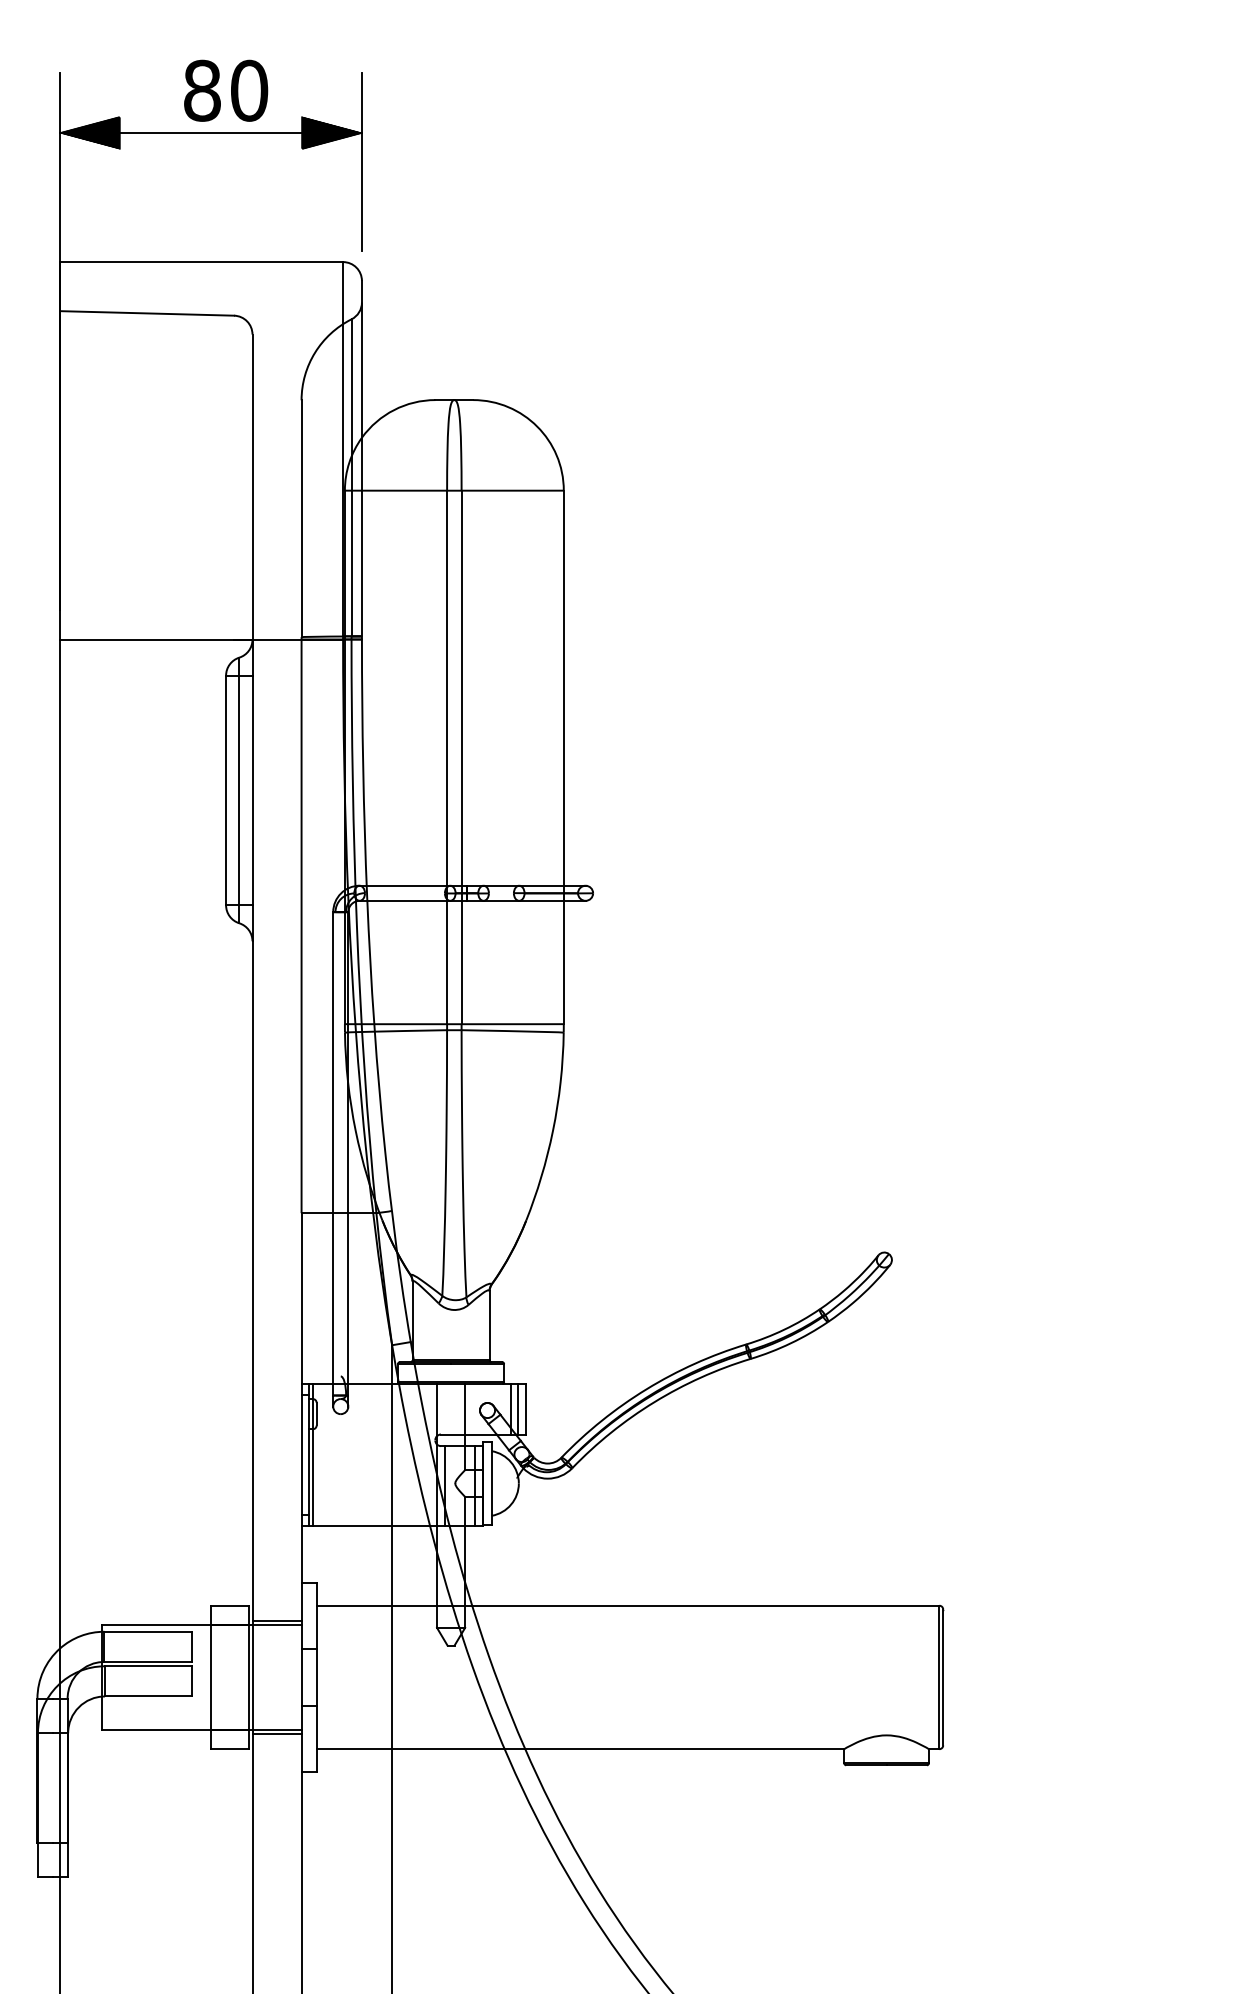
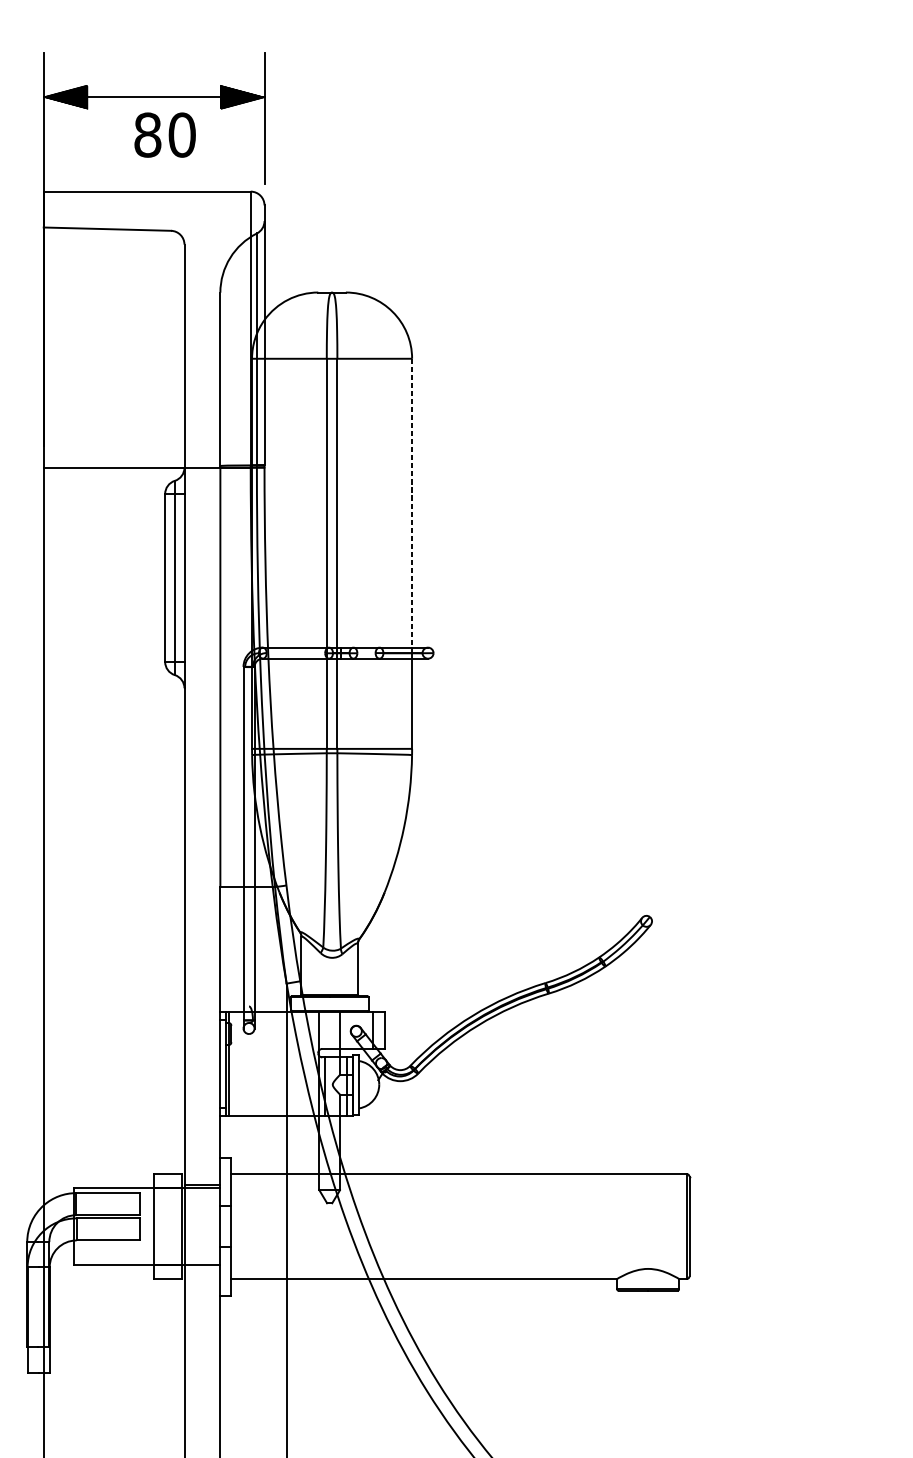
text: (226, 90) -> (165, 134), moved
line: (563, 688) -> (411, 503), solid -> dashed
line: (518, 1408) -> (378, 1029), removed
line: (276, 1734) -> (202, 1268), removed

